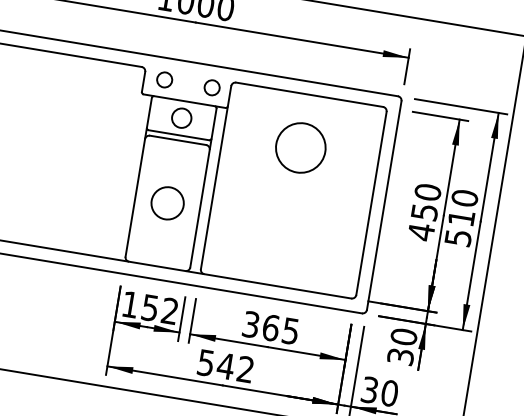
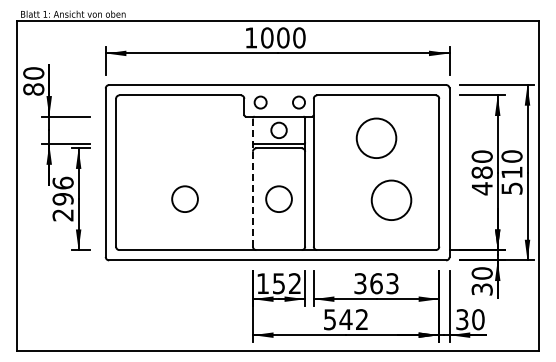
line: (138, 177) -> (252, 182), solid -> dashed
circle: (50, 183) -> (184, 198), added
text: (423, 211) -> (481, 172), 450 -> 480
circle: (306, 226) -> (391, 199), added
text: (290, 330) -> (392, 283), 365 -> 363

